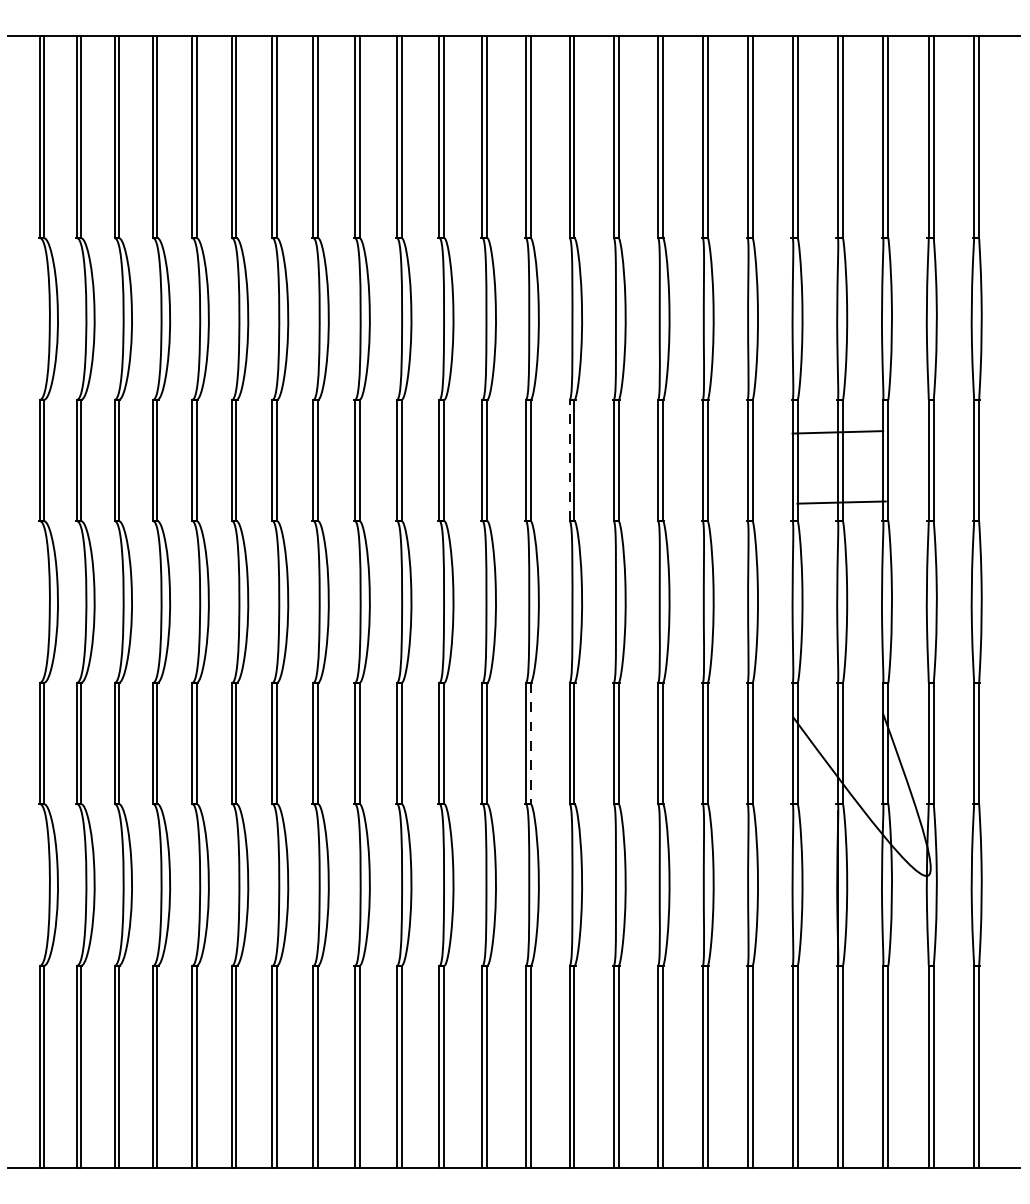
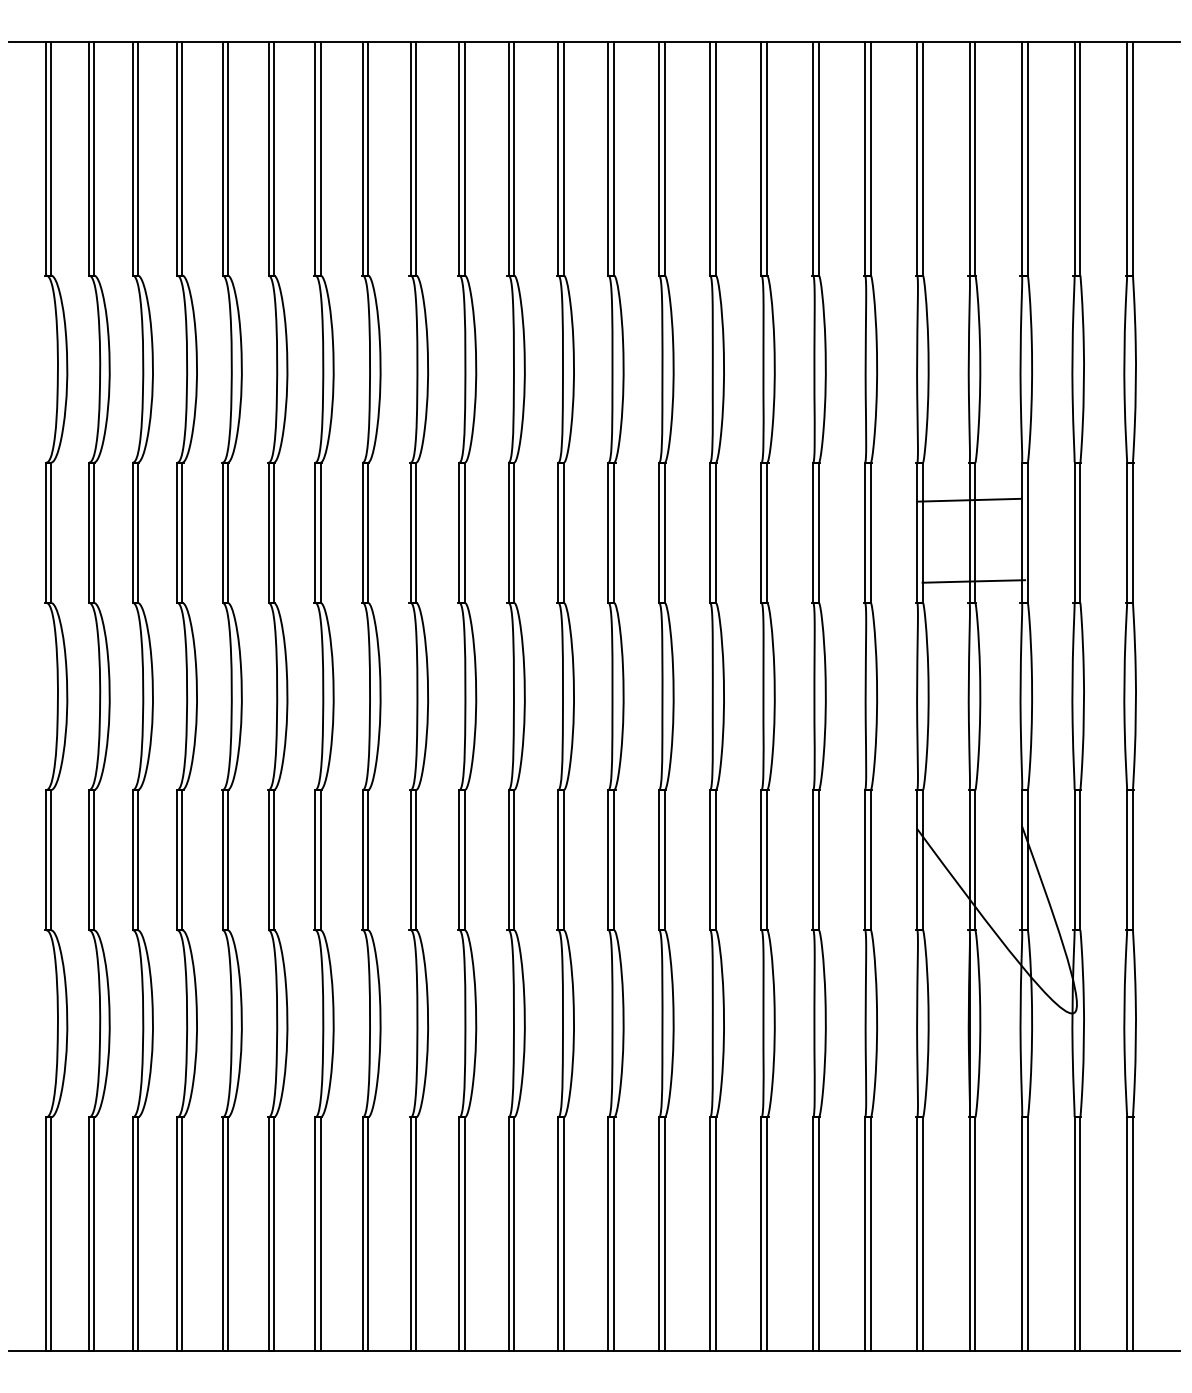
line: (569, 460) -> (659, 532), dashed -> solid
line: (530, 743) -> (614, 860), dashed -> solid

